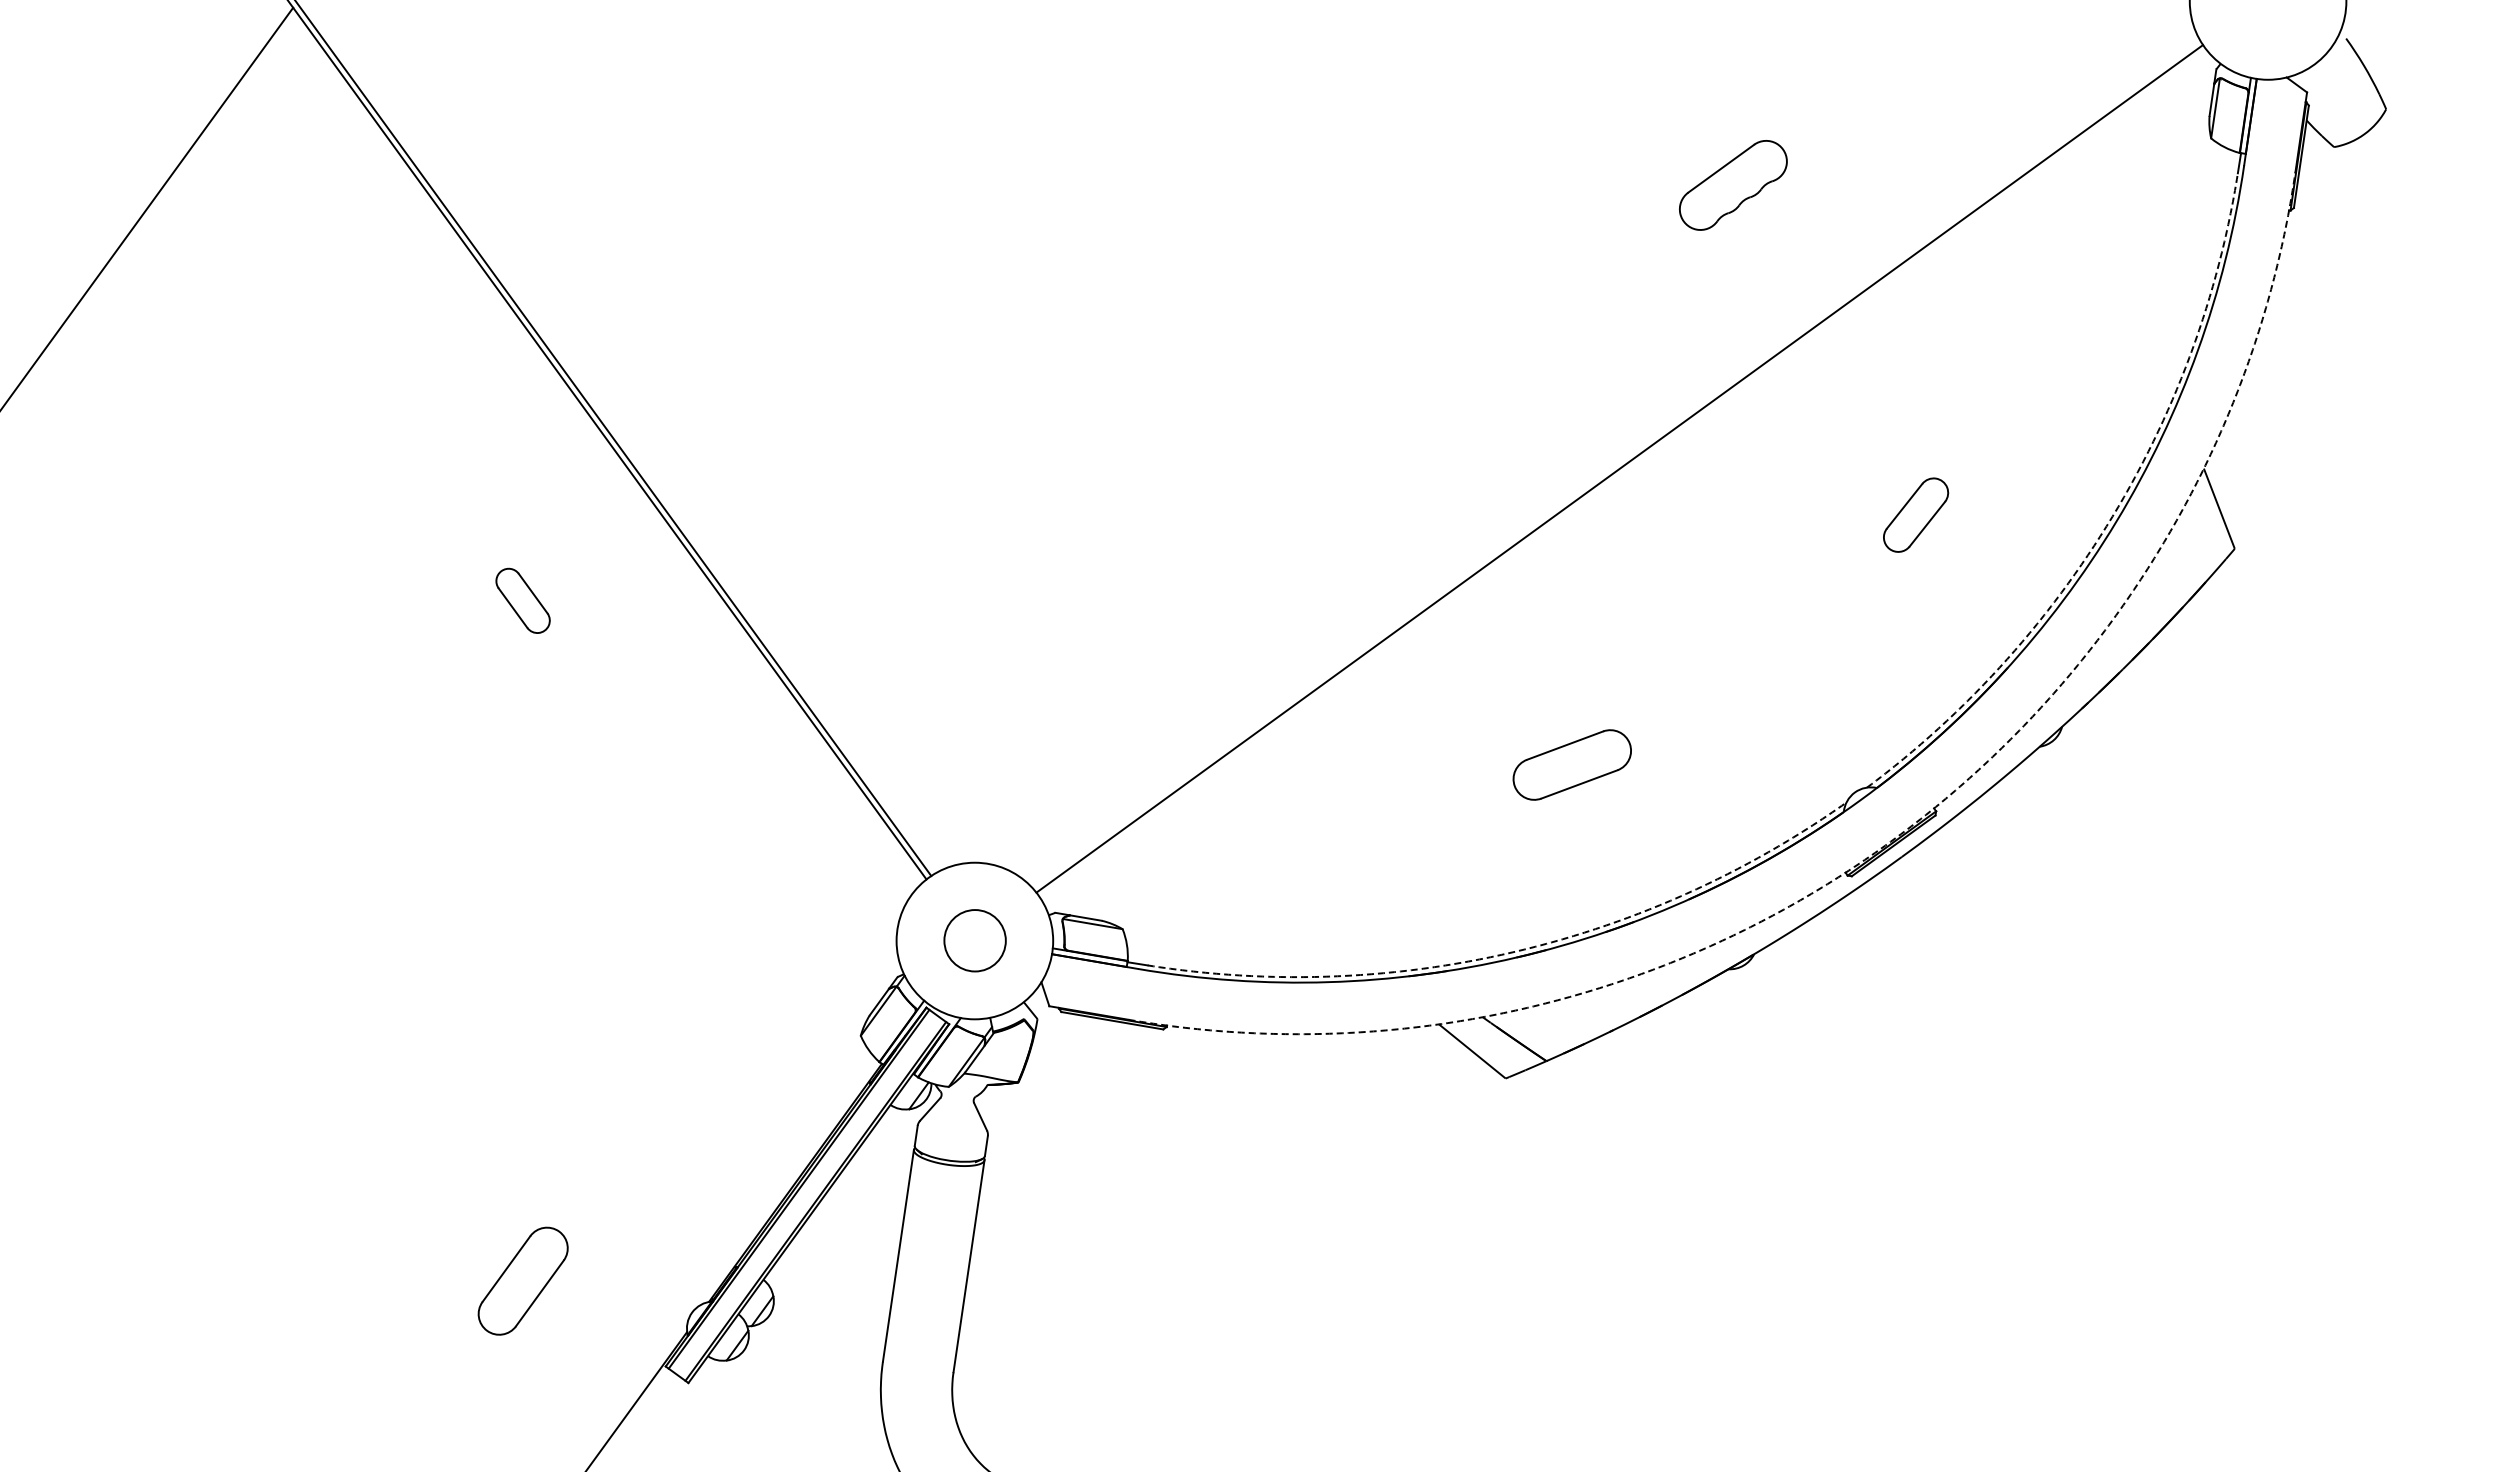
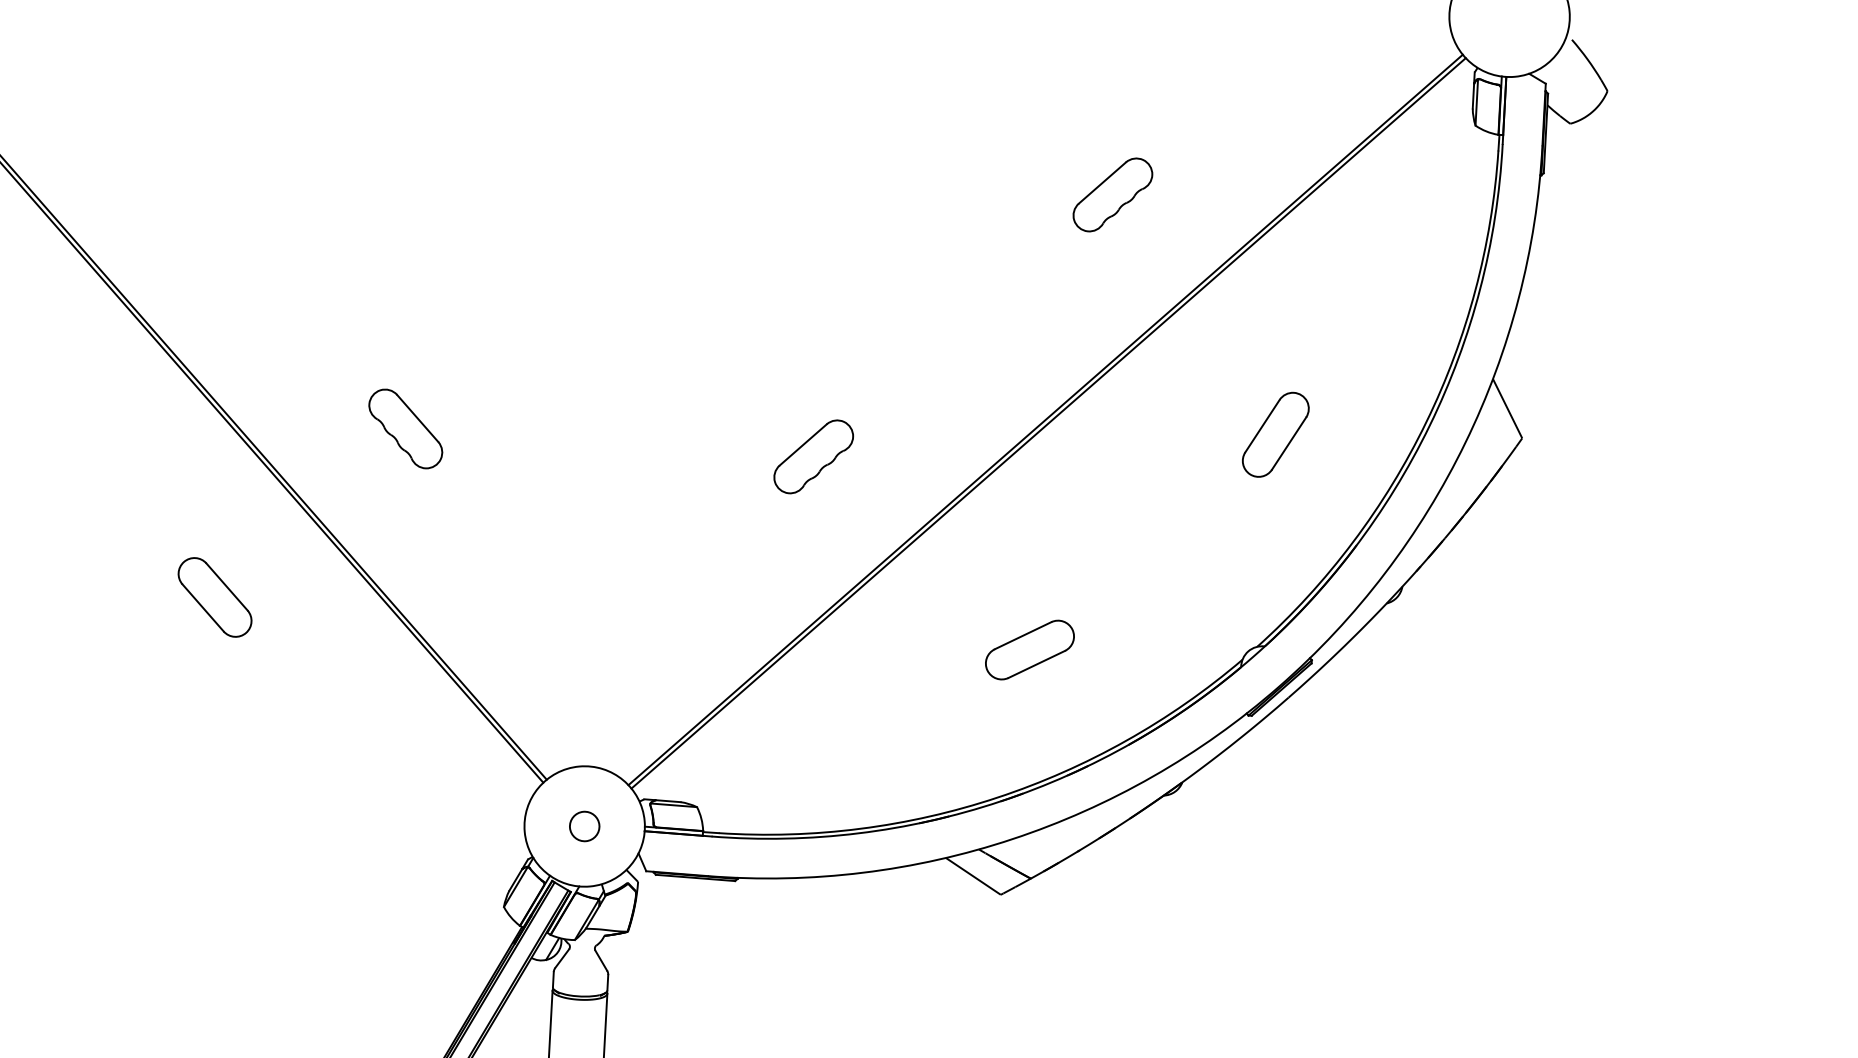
part: (789, 404) -> (405, 428), added
line: (1622, 473) -> (1048, 423), added
part: (1314, 488) -> (813, 456), added
part: (1915, 514) -> (1275, 434), size x1.43
arc: (2112, 516) -> (1426, 422), dashed -> solid
part: (522, 600) -> (214, 597), size x1.67
arc: (1890, 841) -> (1278, 686), dashed -> solid
circle: (974, 941) -> (584, 826), size x0.62
arc: (1512, 952) -> (997, 797), dashed -> solid

